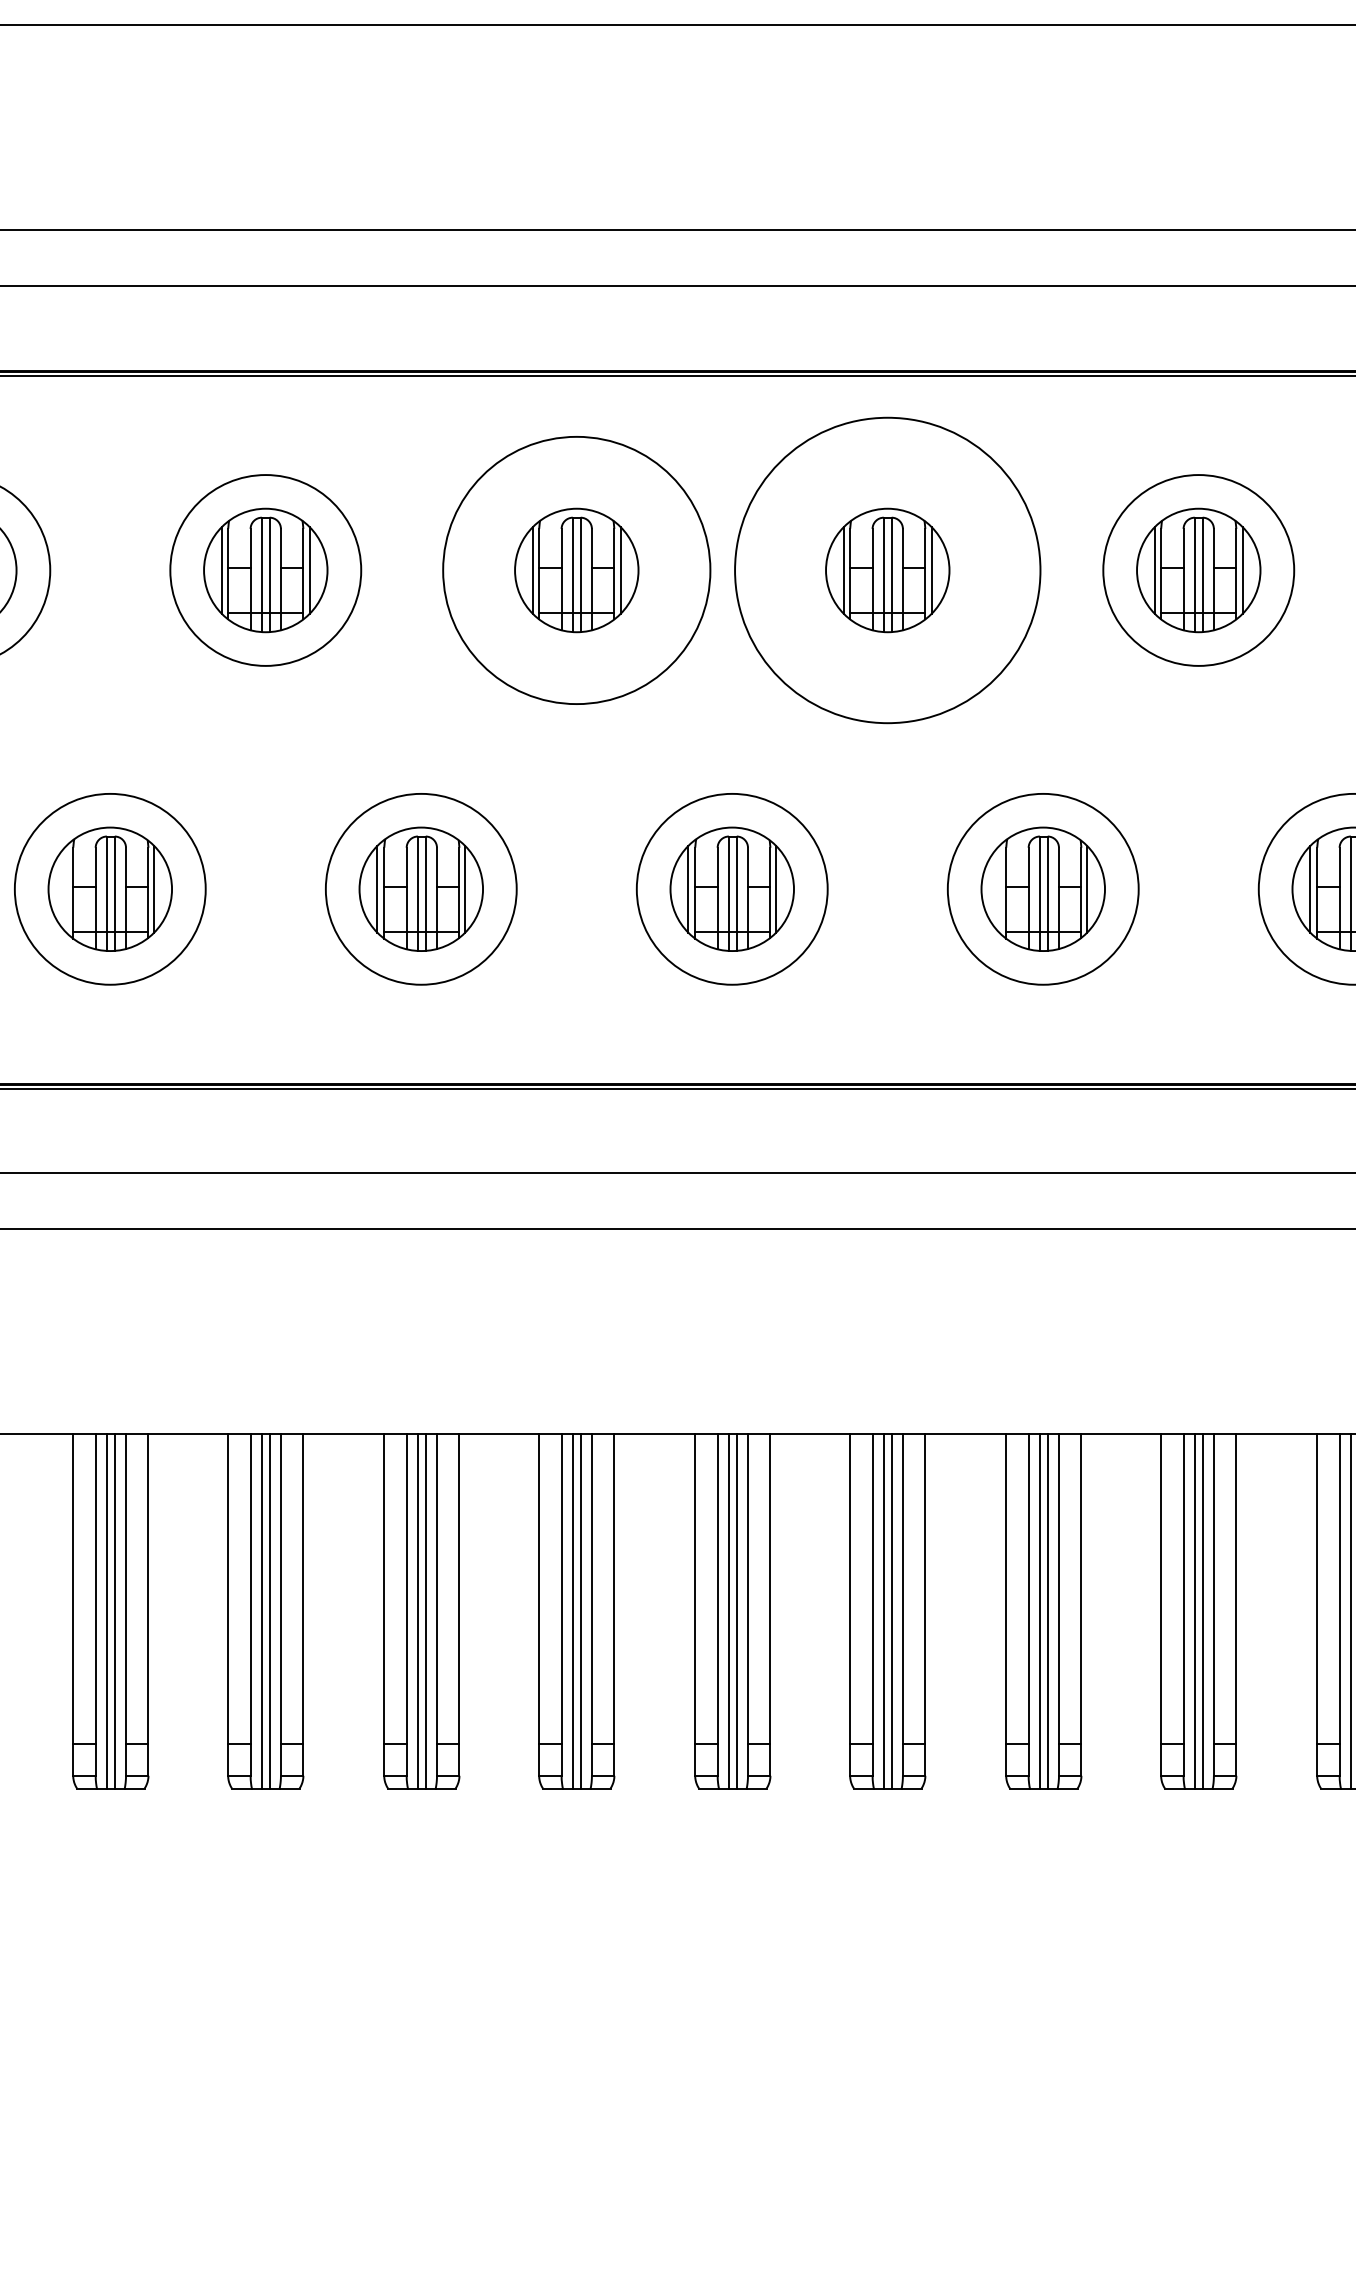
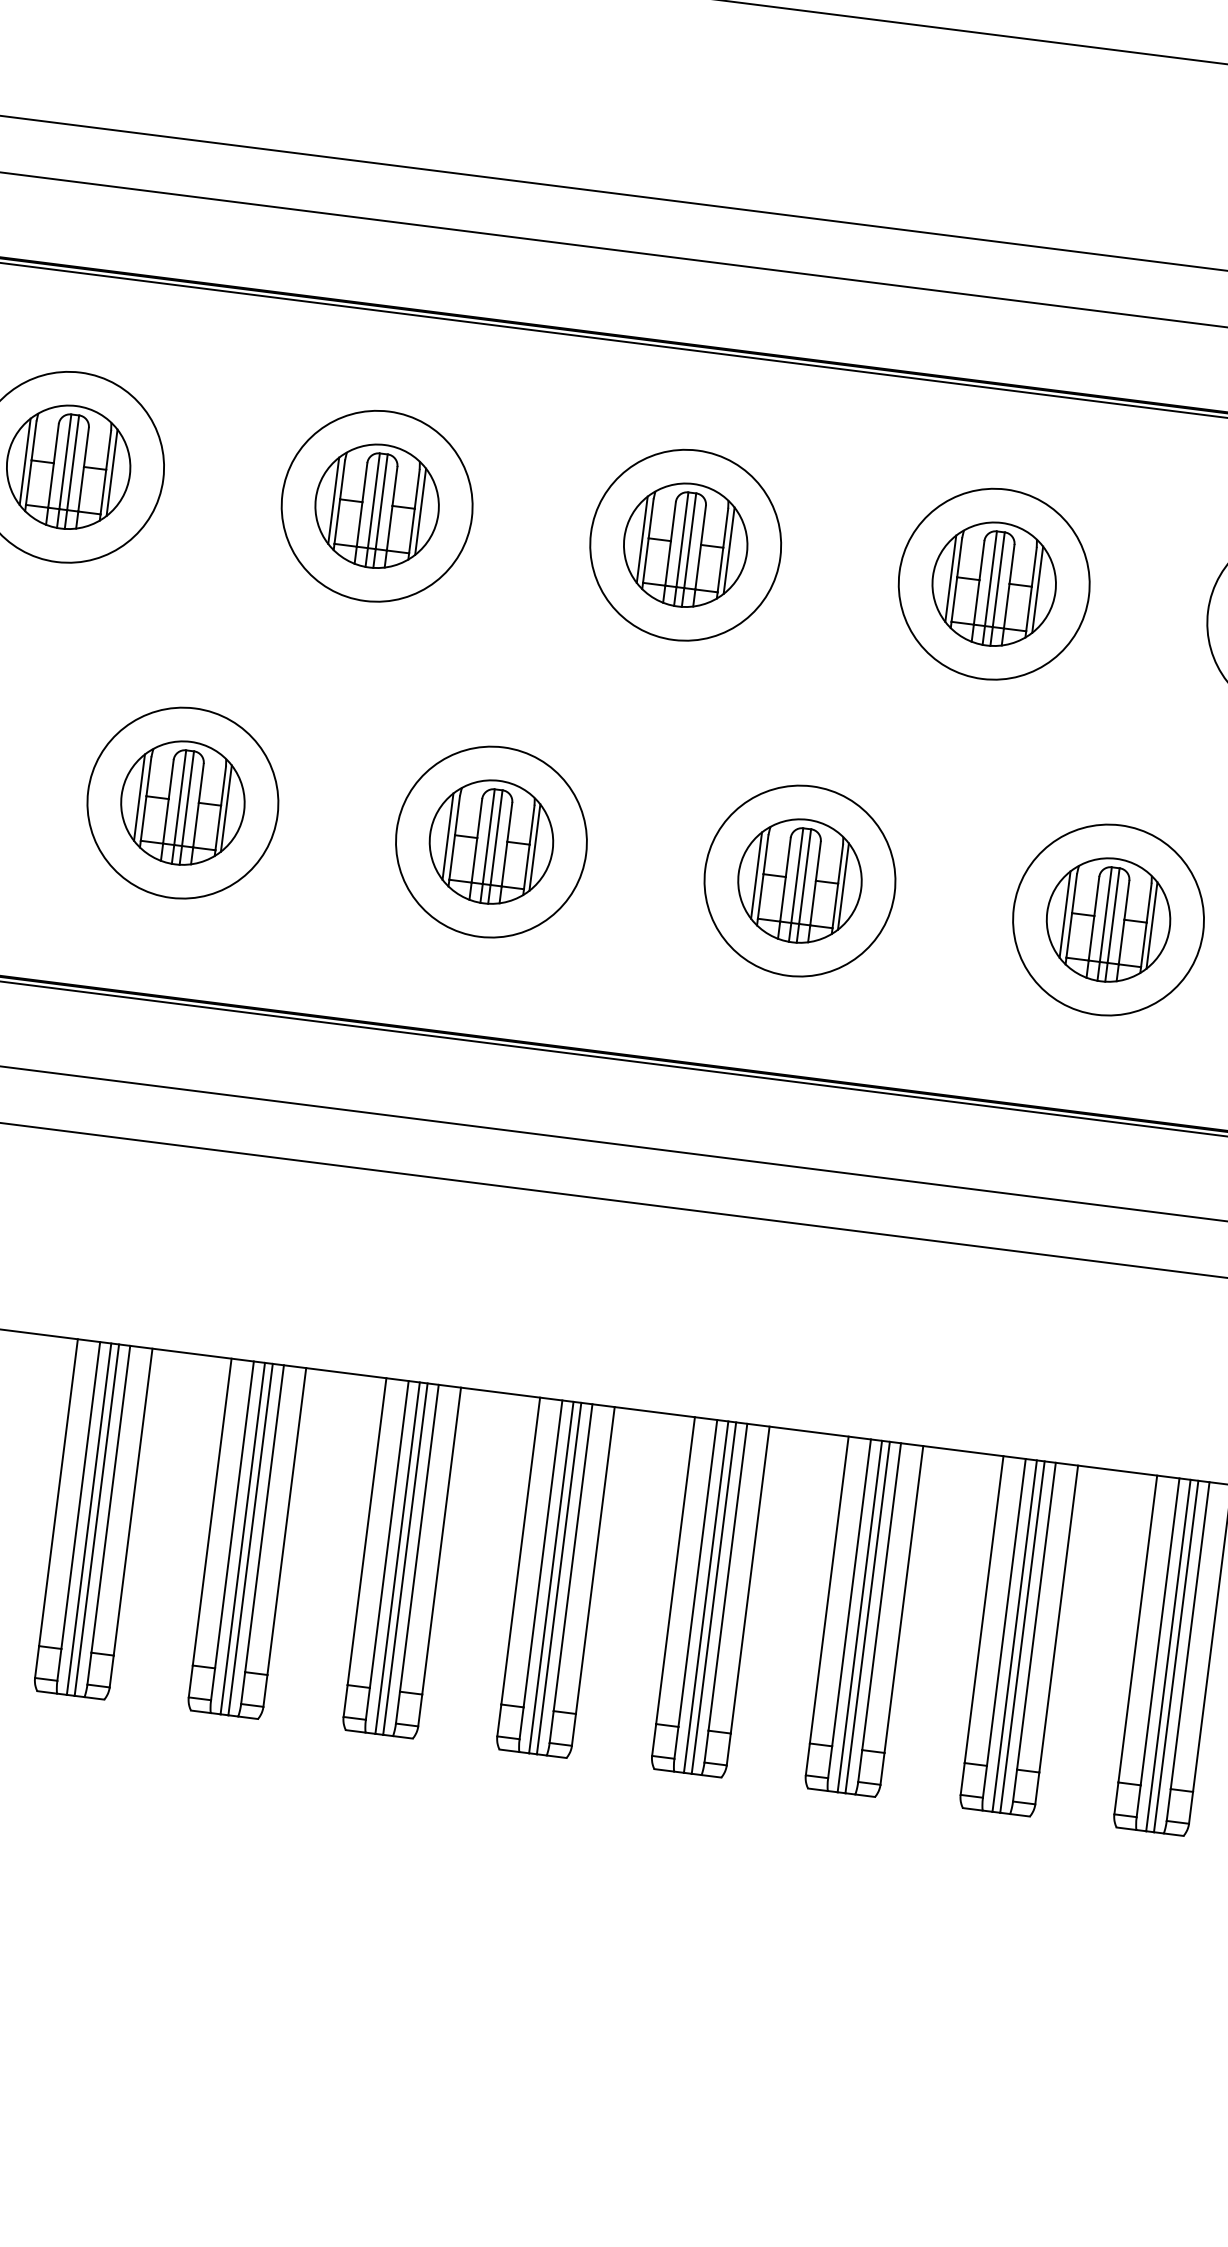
circle: (576, 570) -> (685, 545), size x0.71
circle: (887, 570) -> (993, 584), size x0.62
line: (66, 888) -> (139, 796), added
line: (999, 888) -> (1065, 913), added

